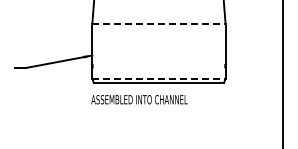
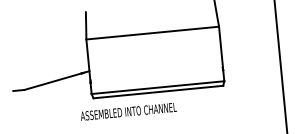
line: (158, 23) -> (152, 32), dashed -> solid
line: (158, 78) -> (157, 87), dashed -> solid
text: (139, 99) -> (128, 111), moved

